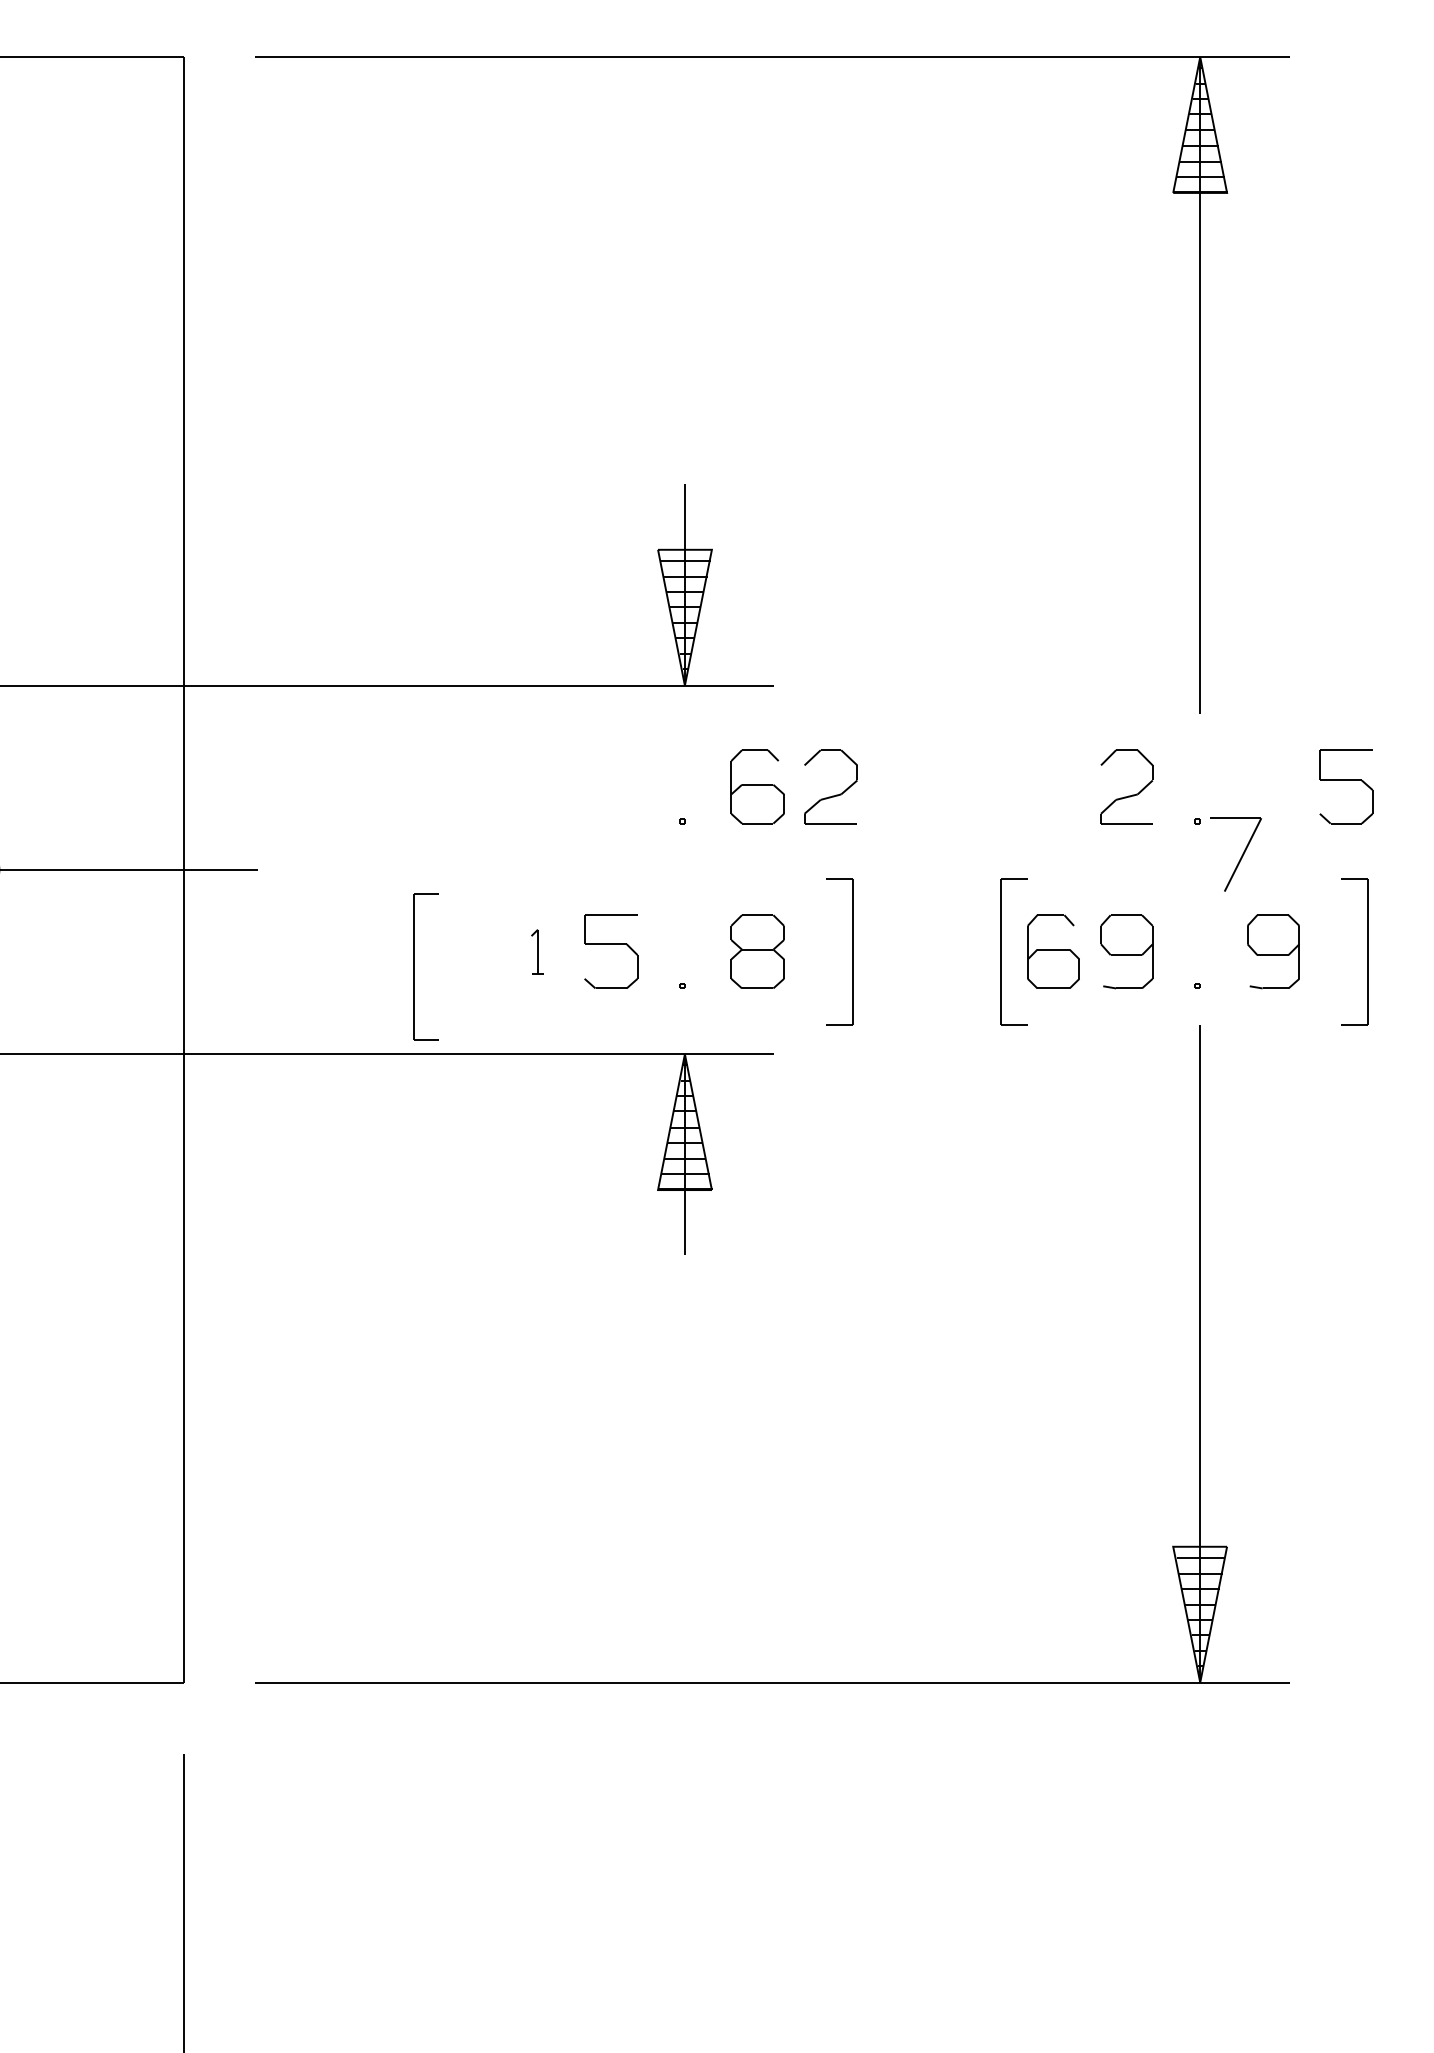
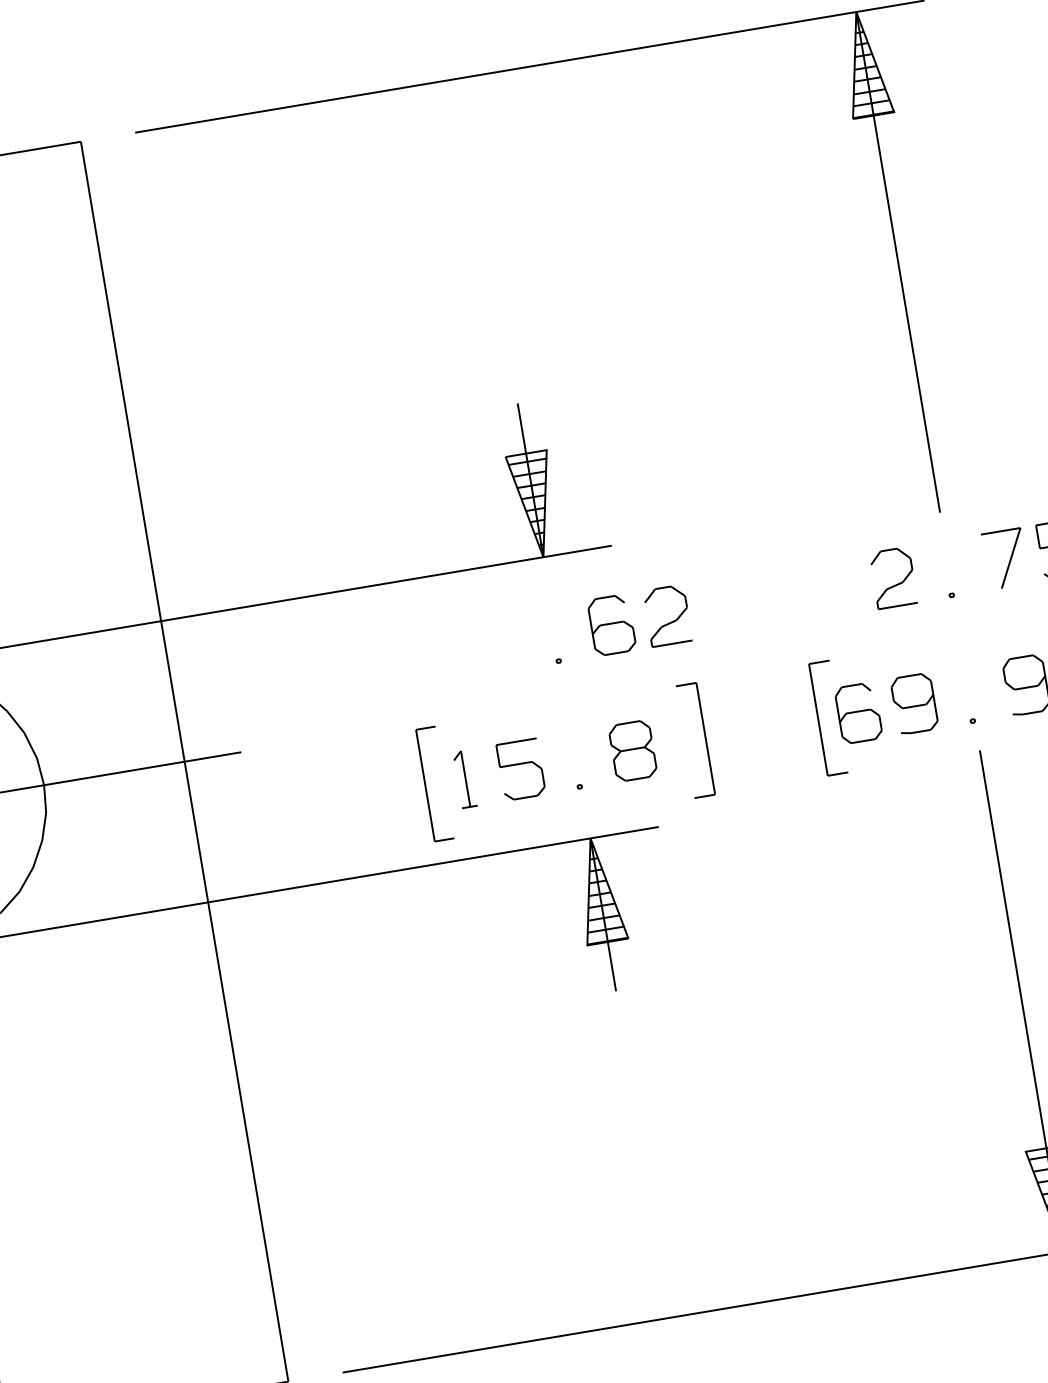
part: (1235, 854) -> (1005, 559), moved
part: (537, 951) -> (464, 778), size x1.67
part: (414, 966) -> (426, 785), moved

